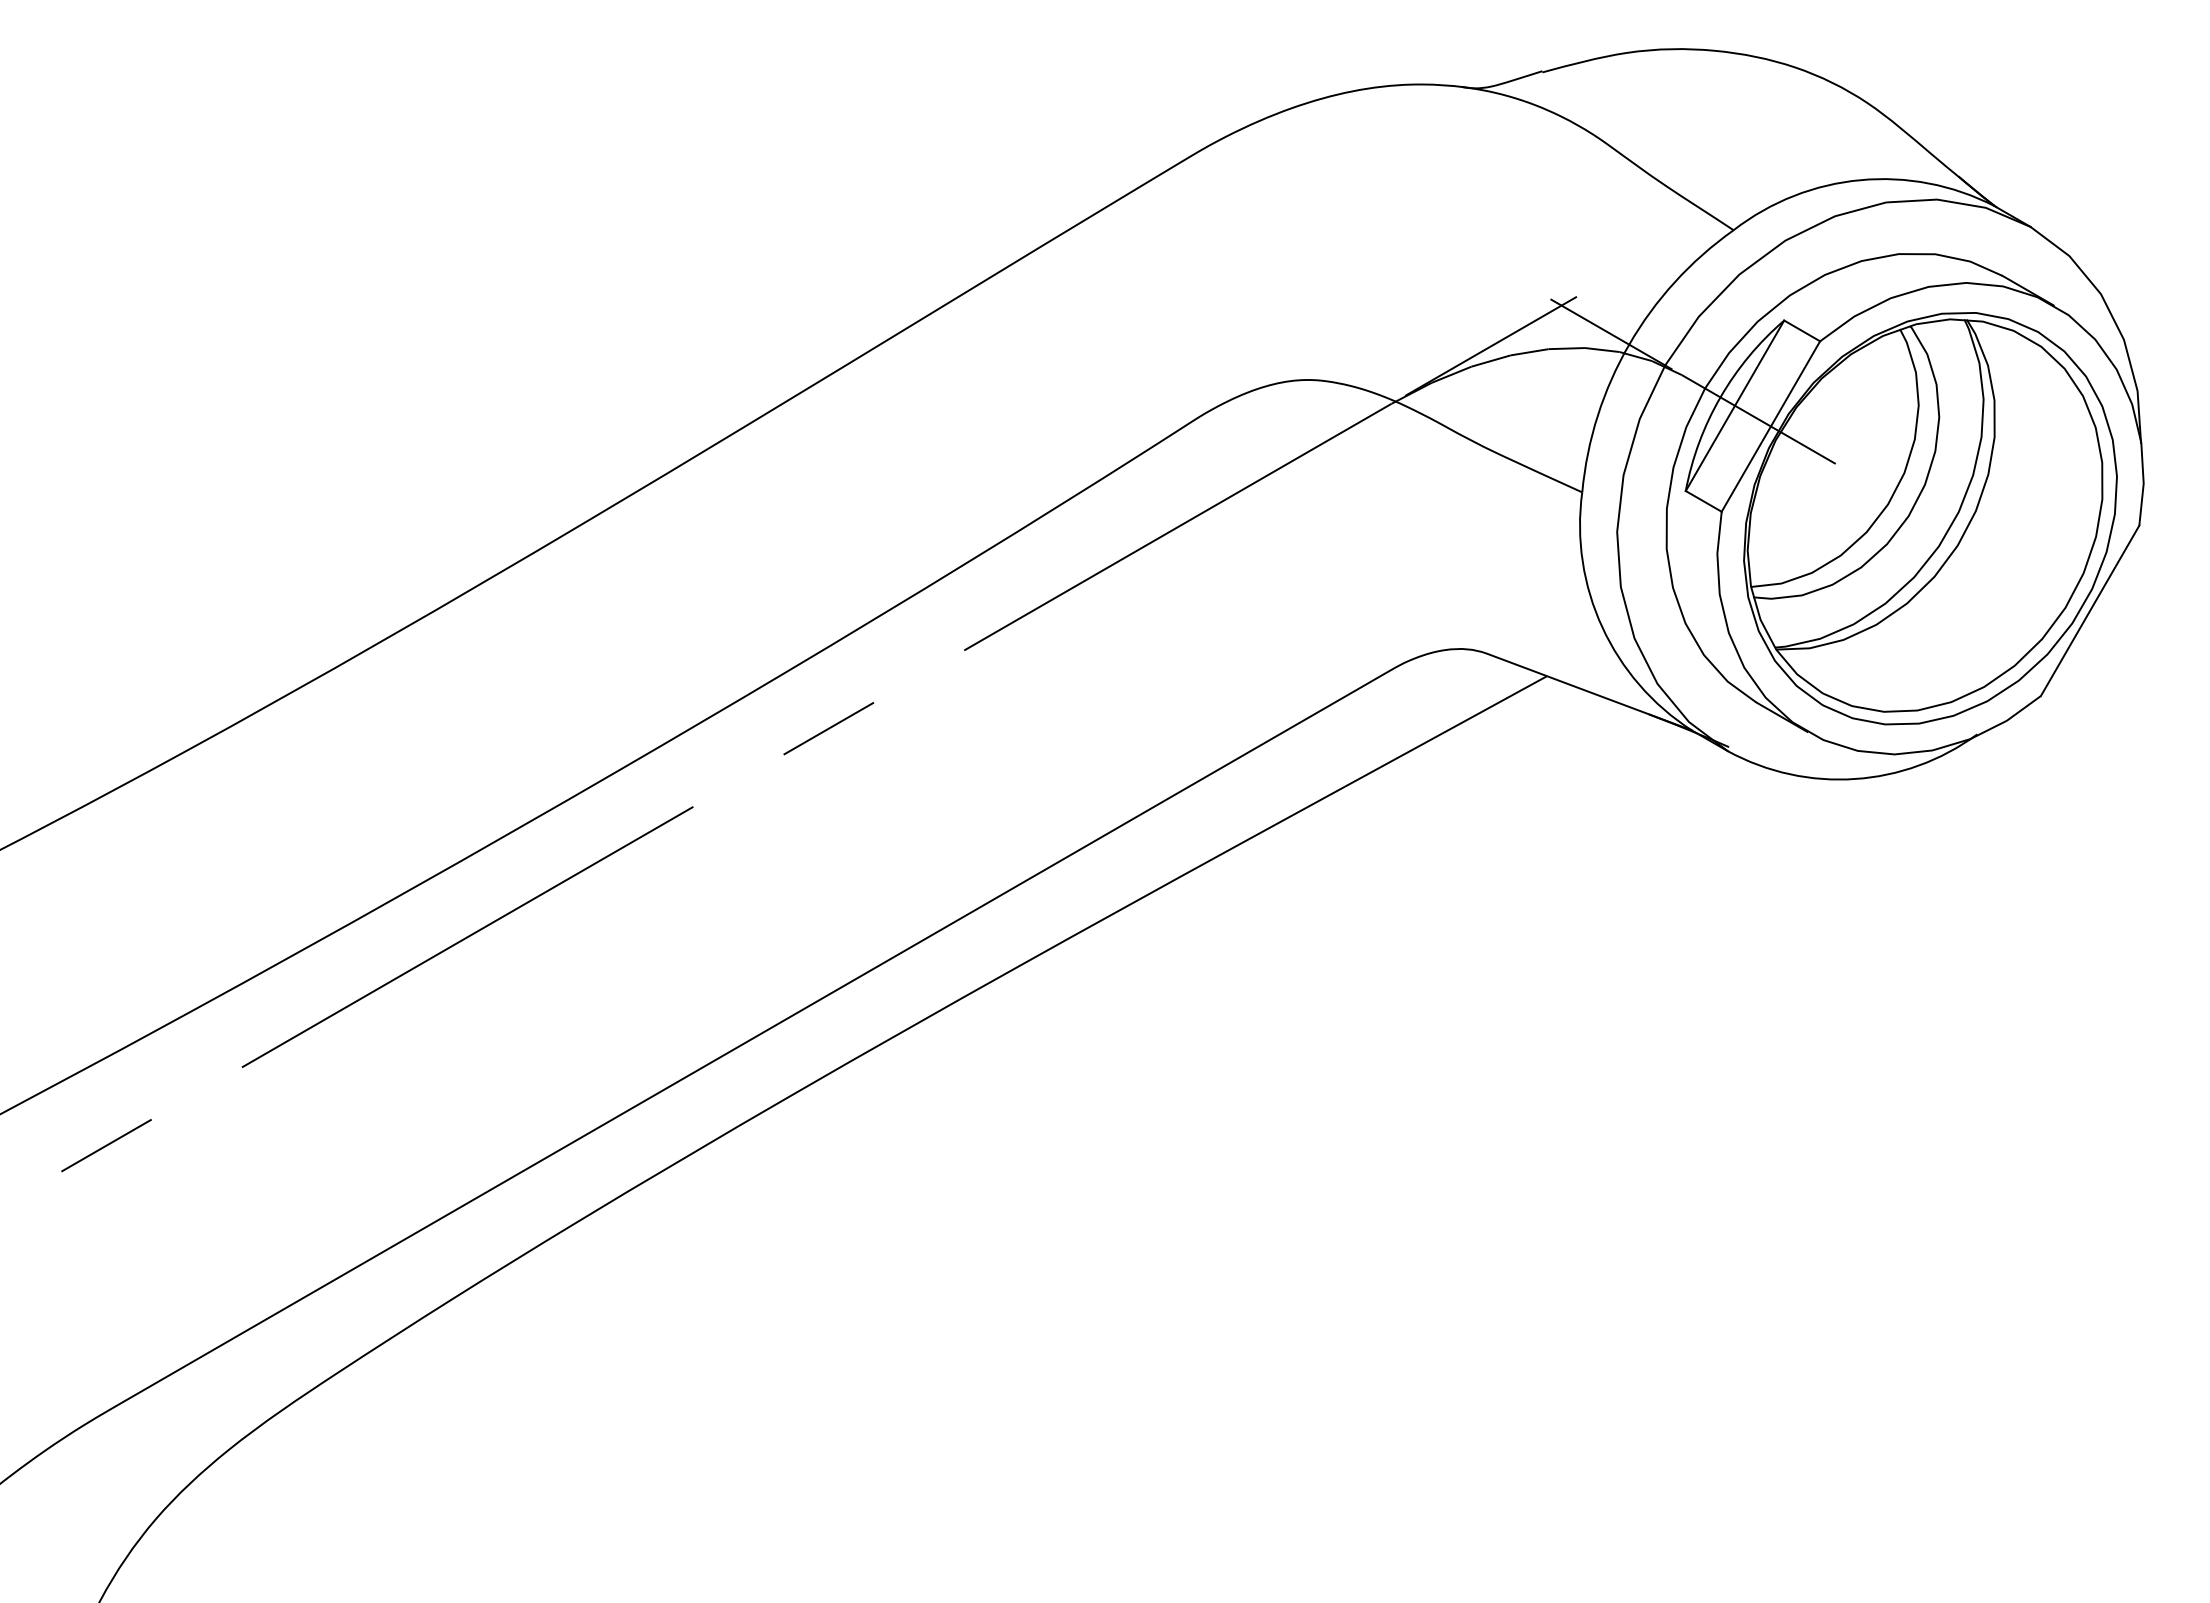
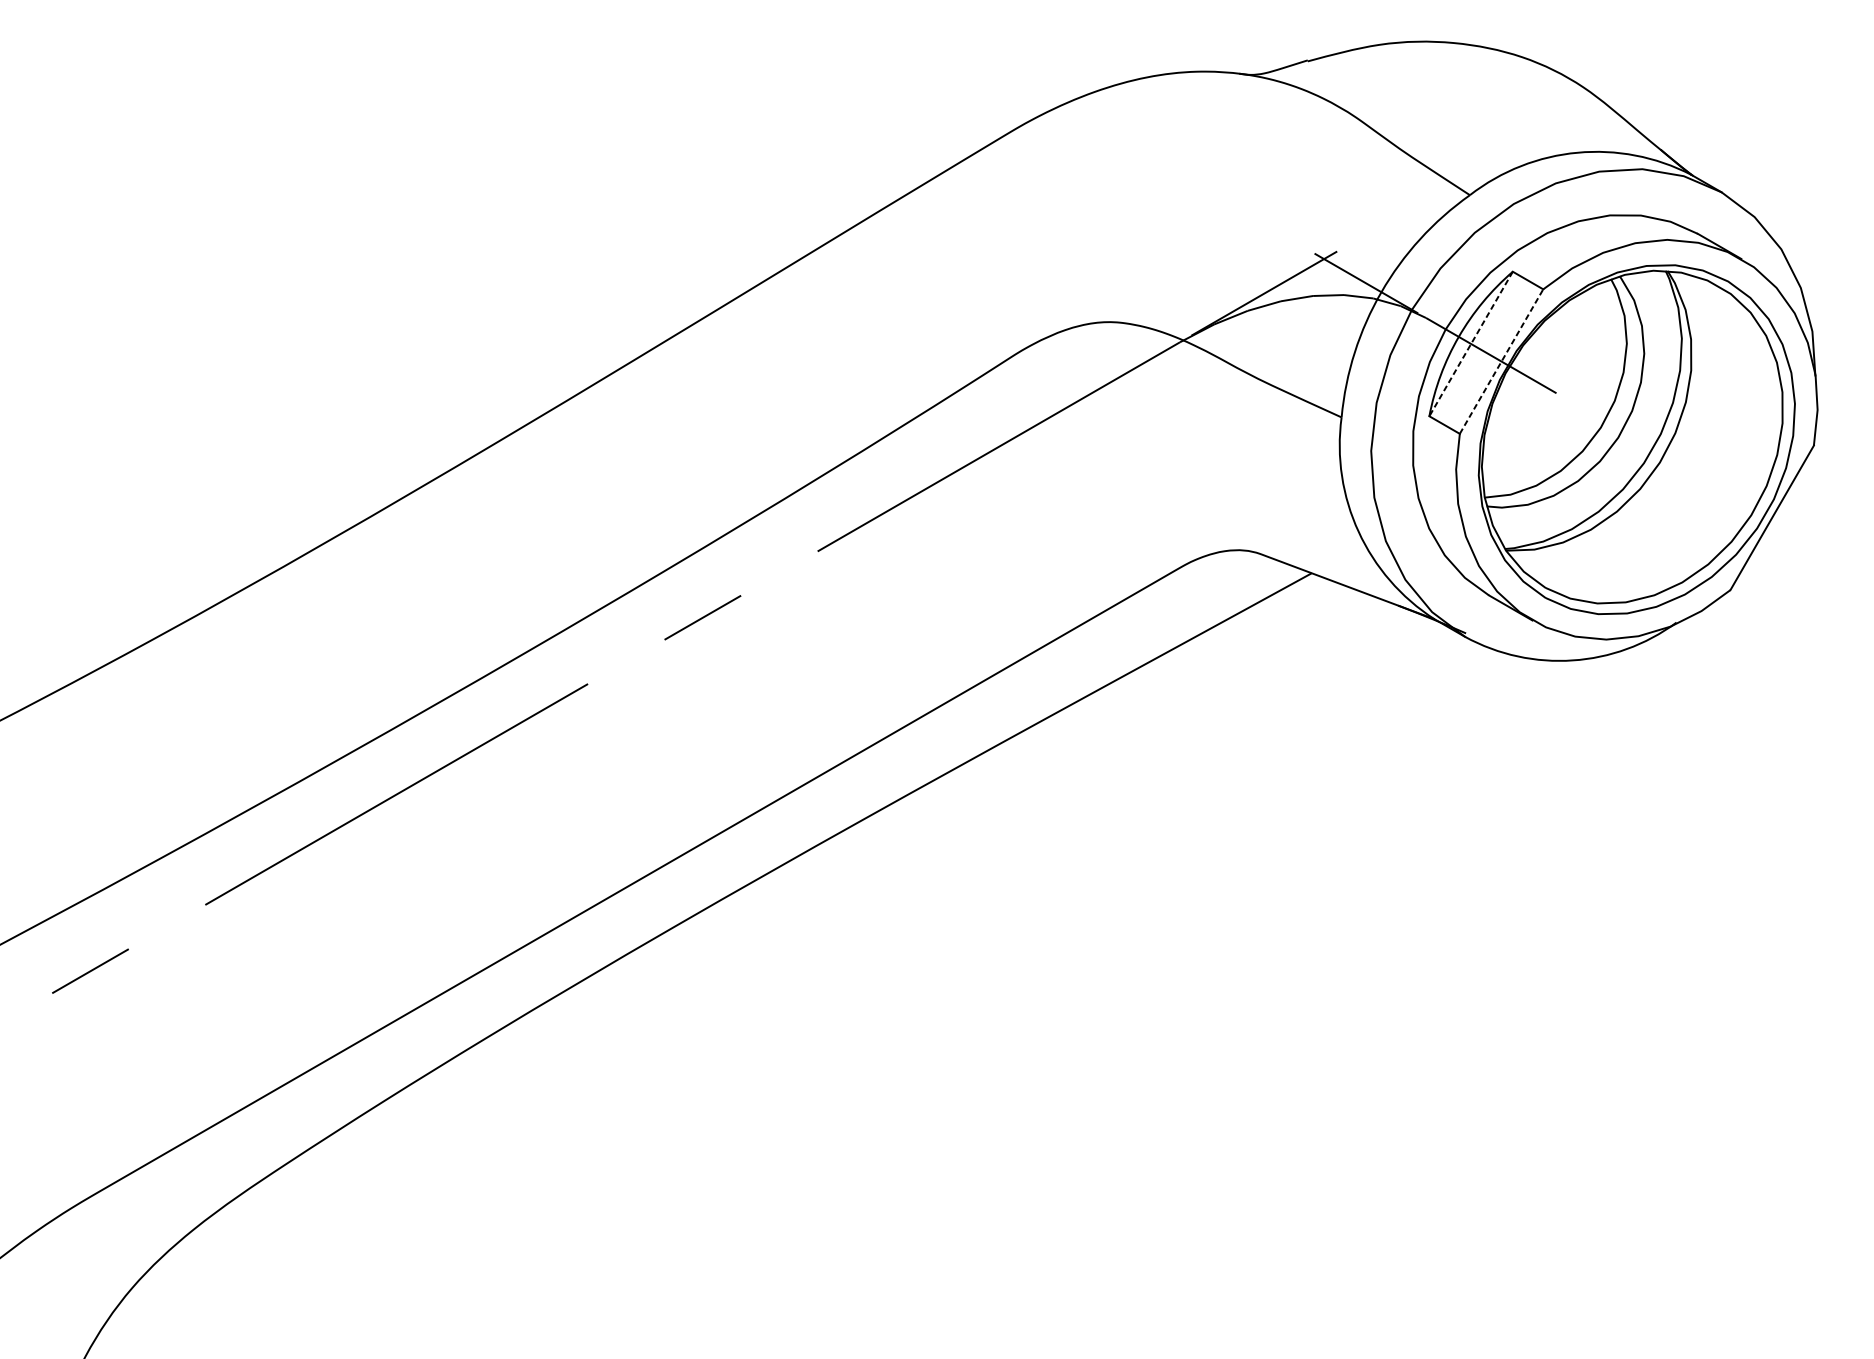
line: (1734, 406) -> (1470, 344), solid -> dashed
line: (1771, 426) -> (1502, 361), solid -> dashed

